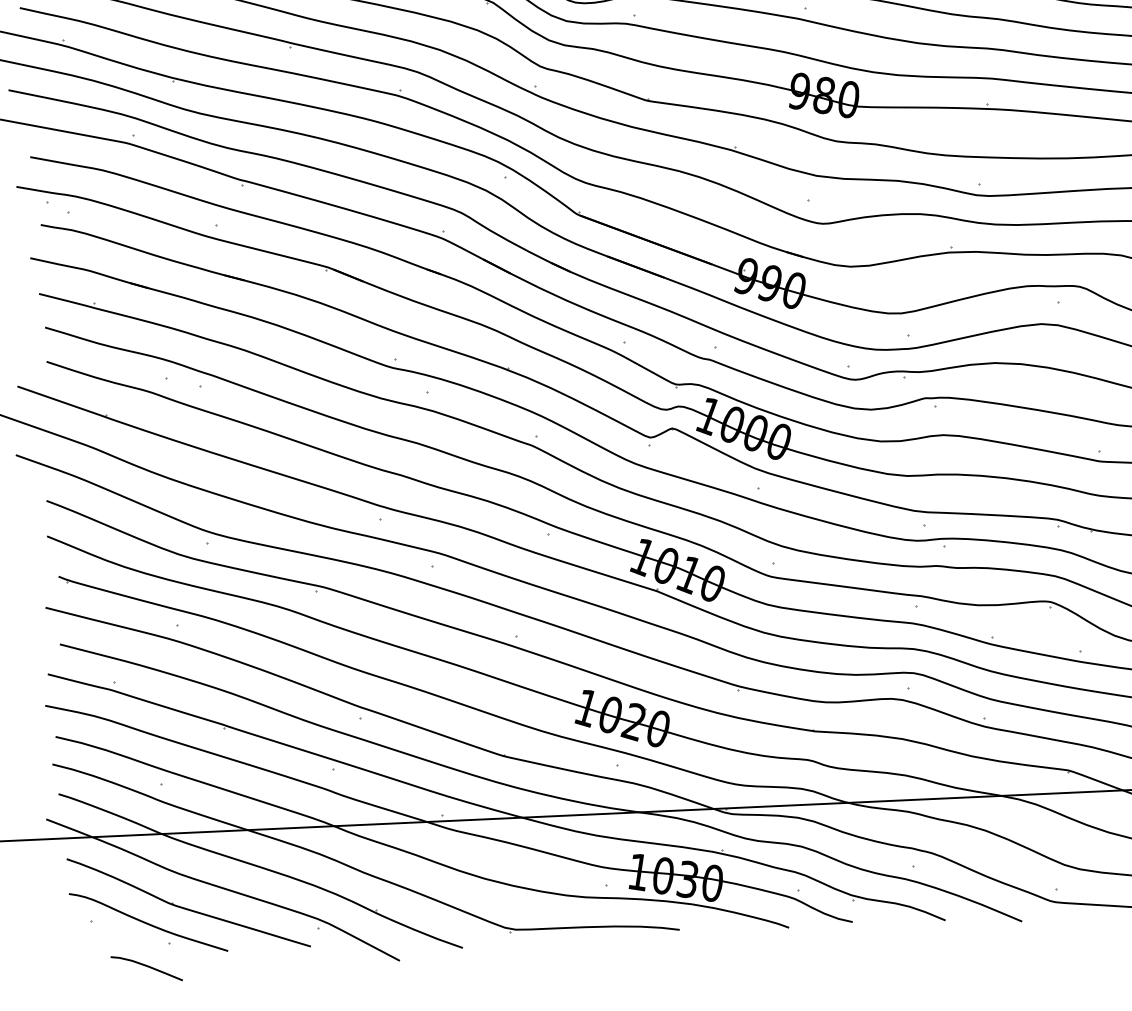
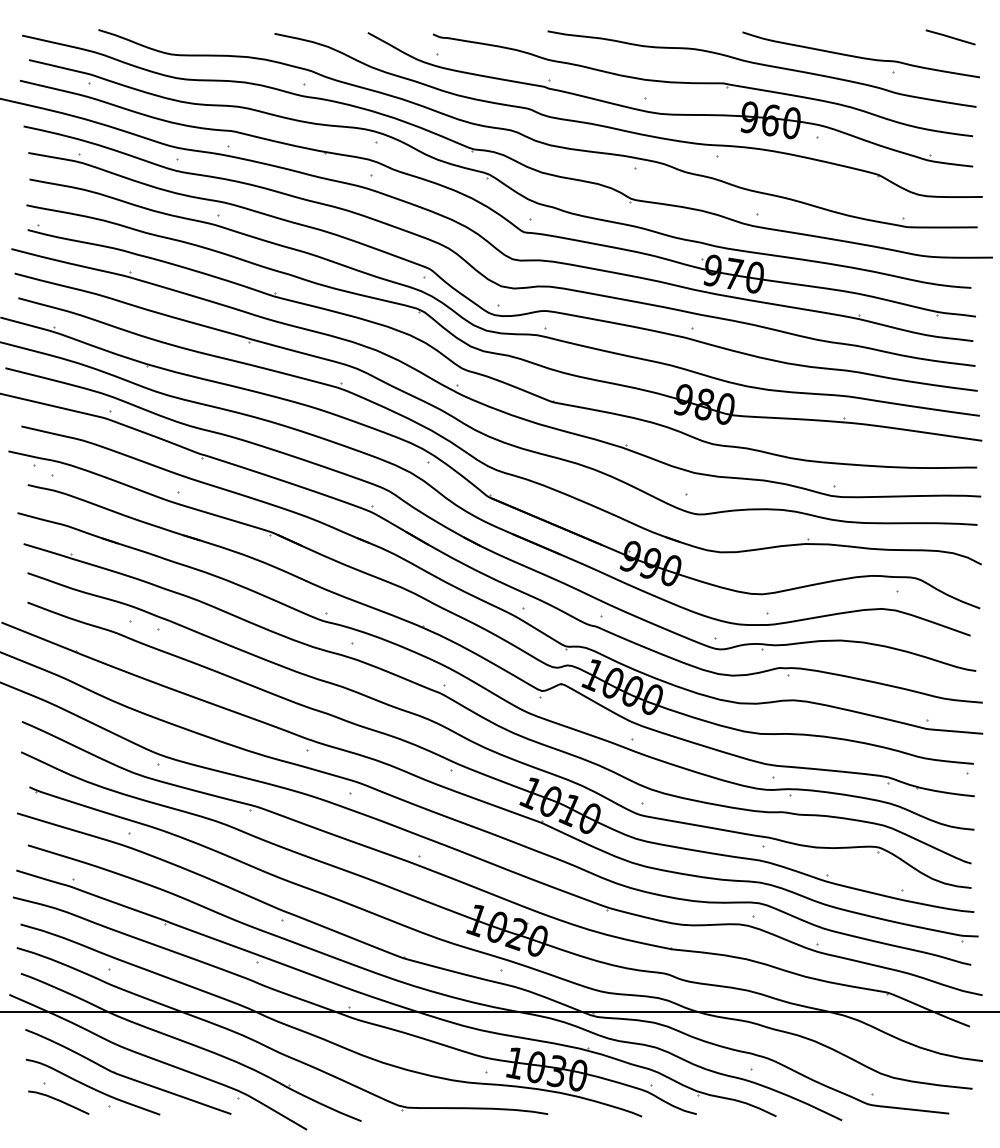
curve: (146, 967) -> (58, 1101), moved

